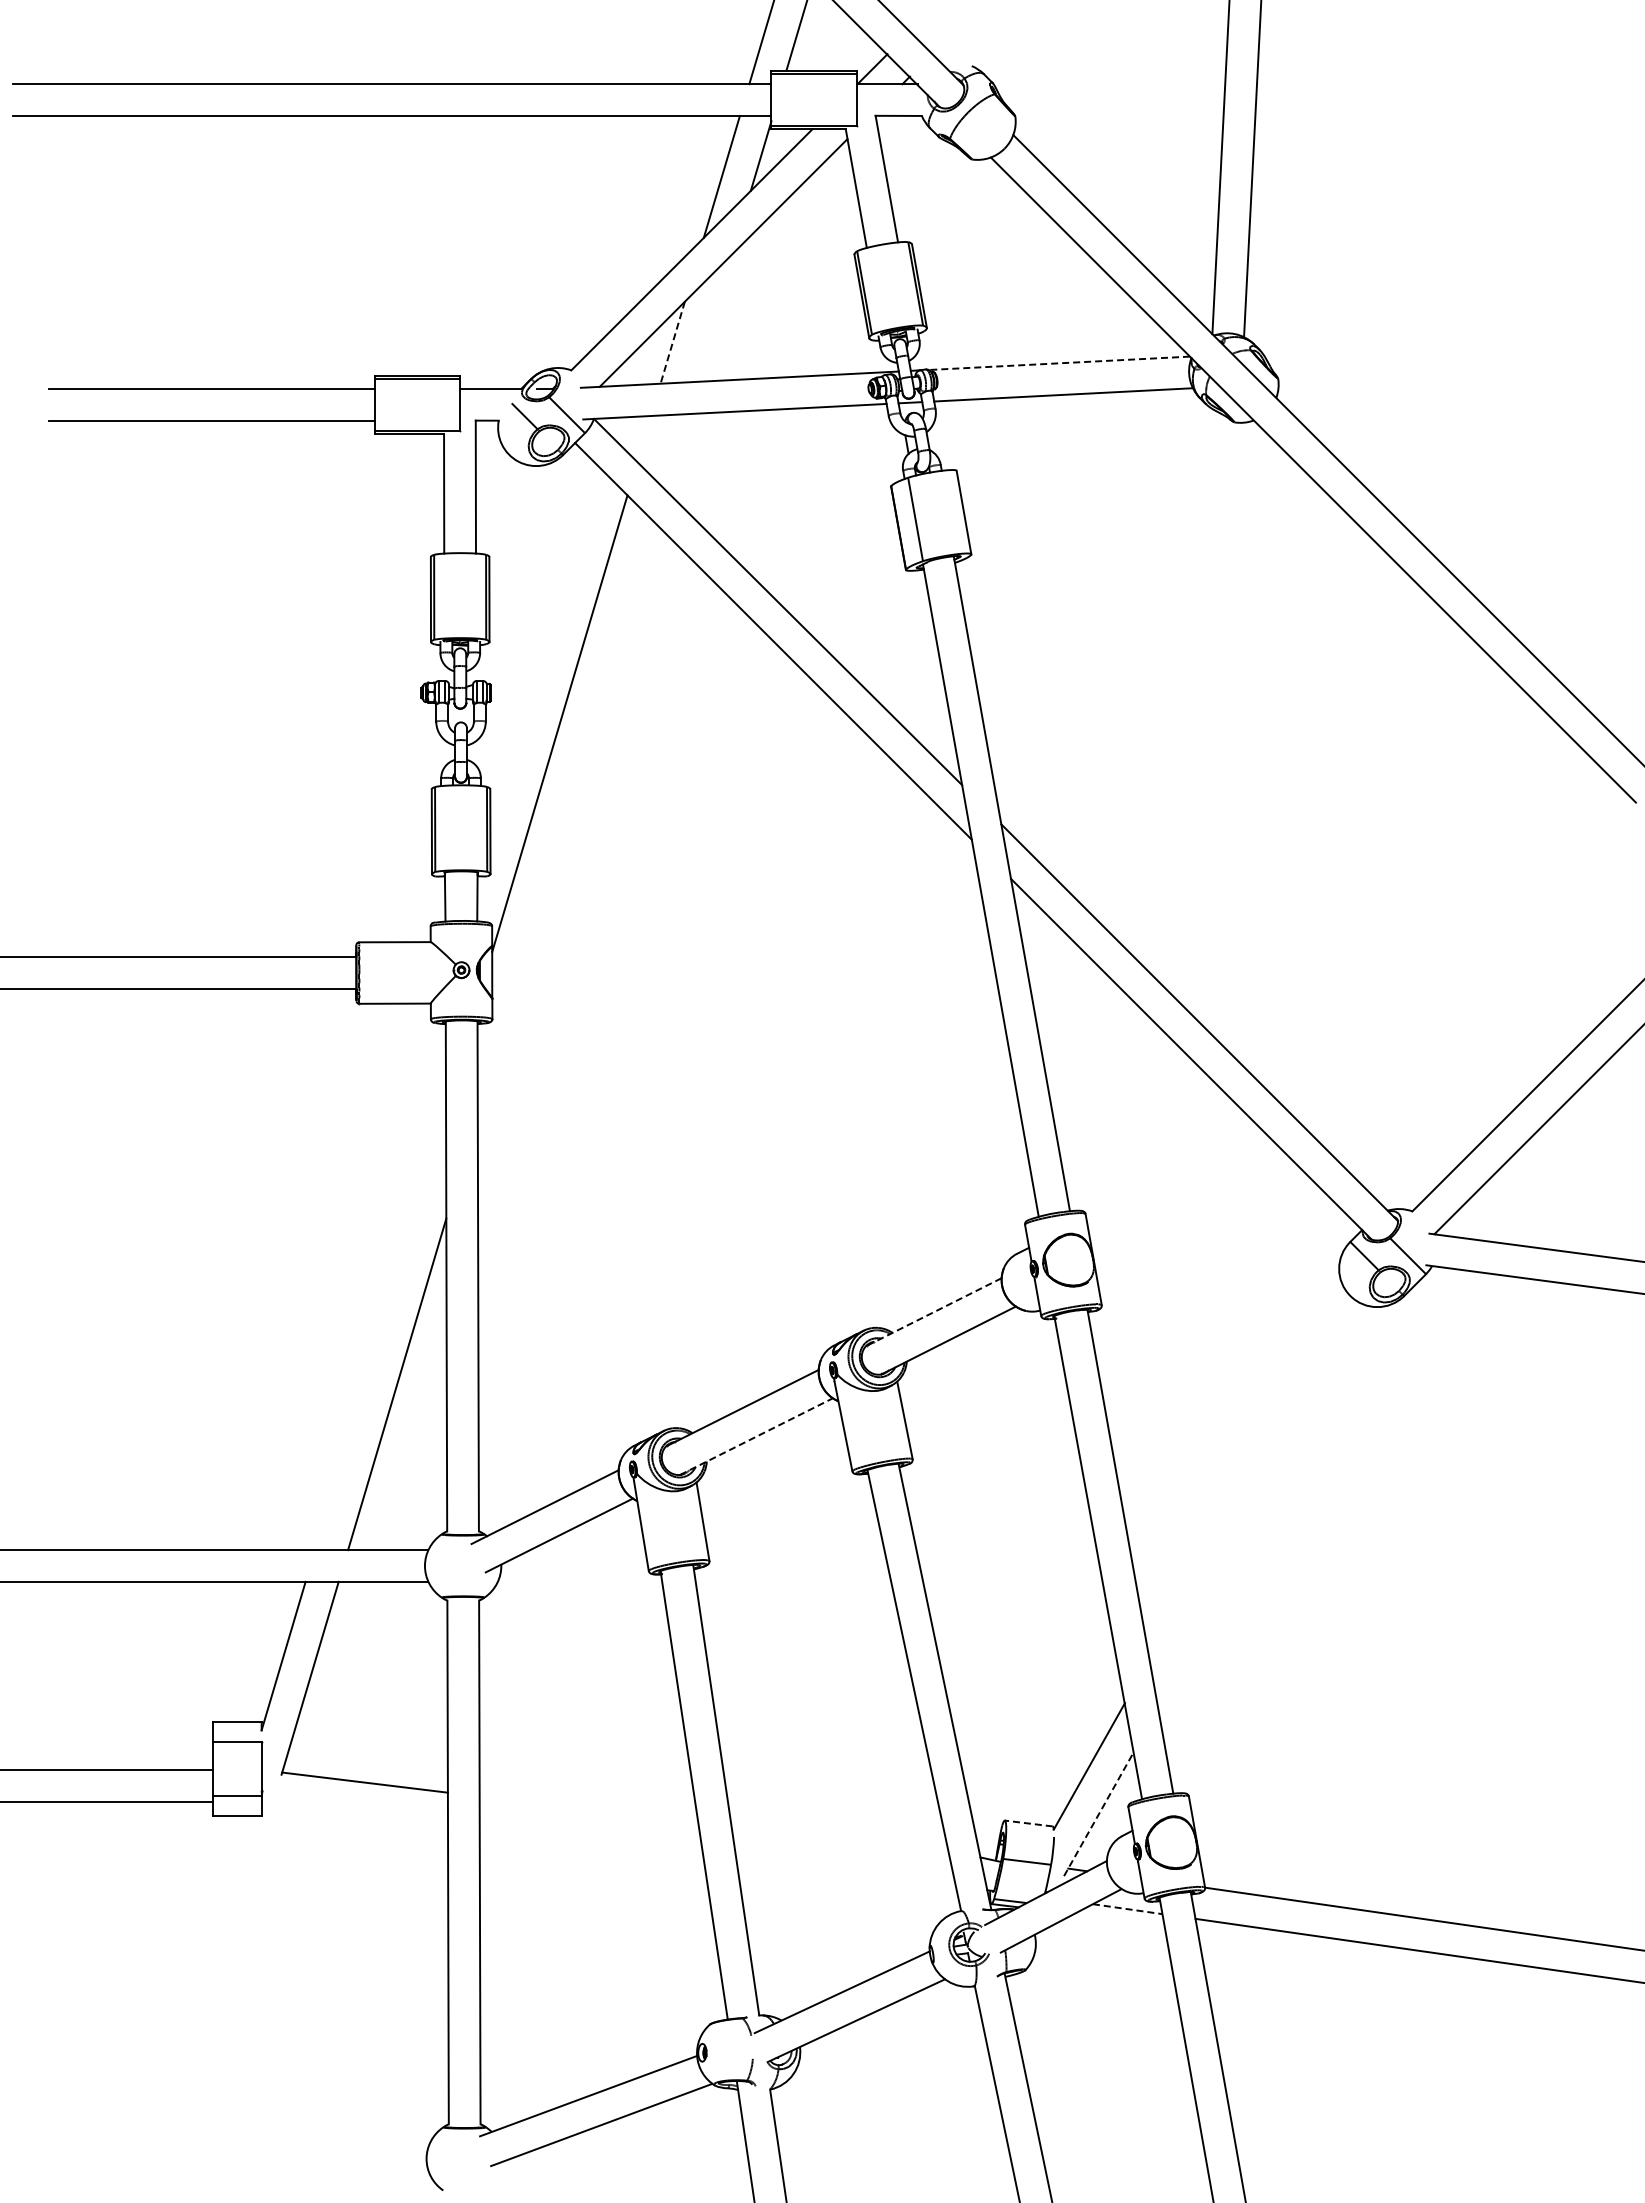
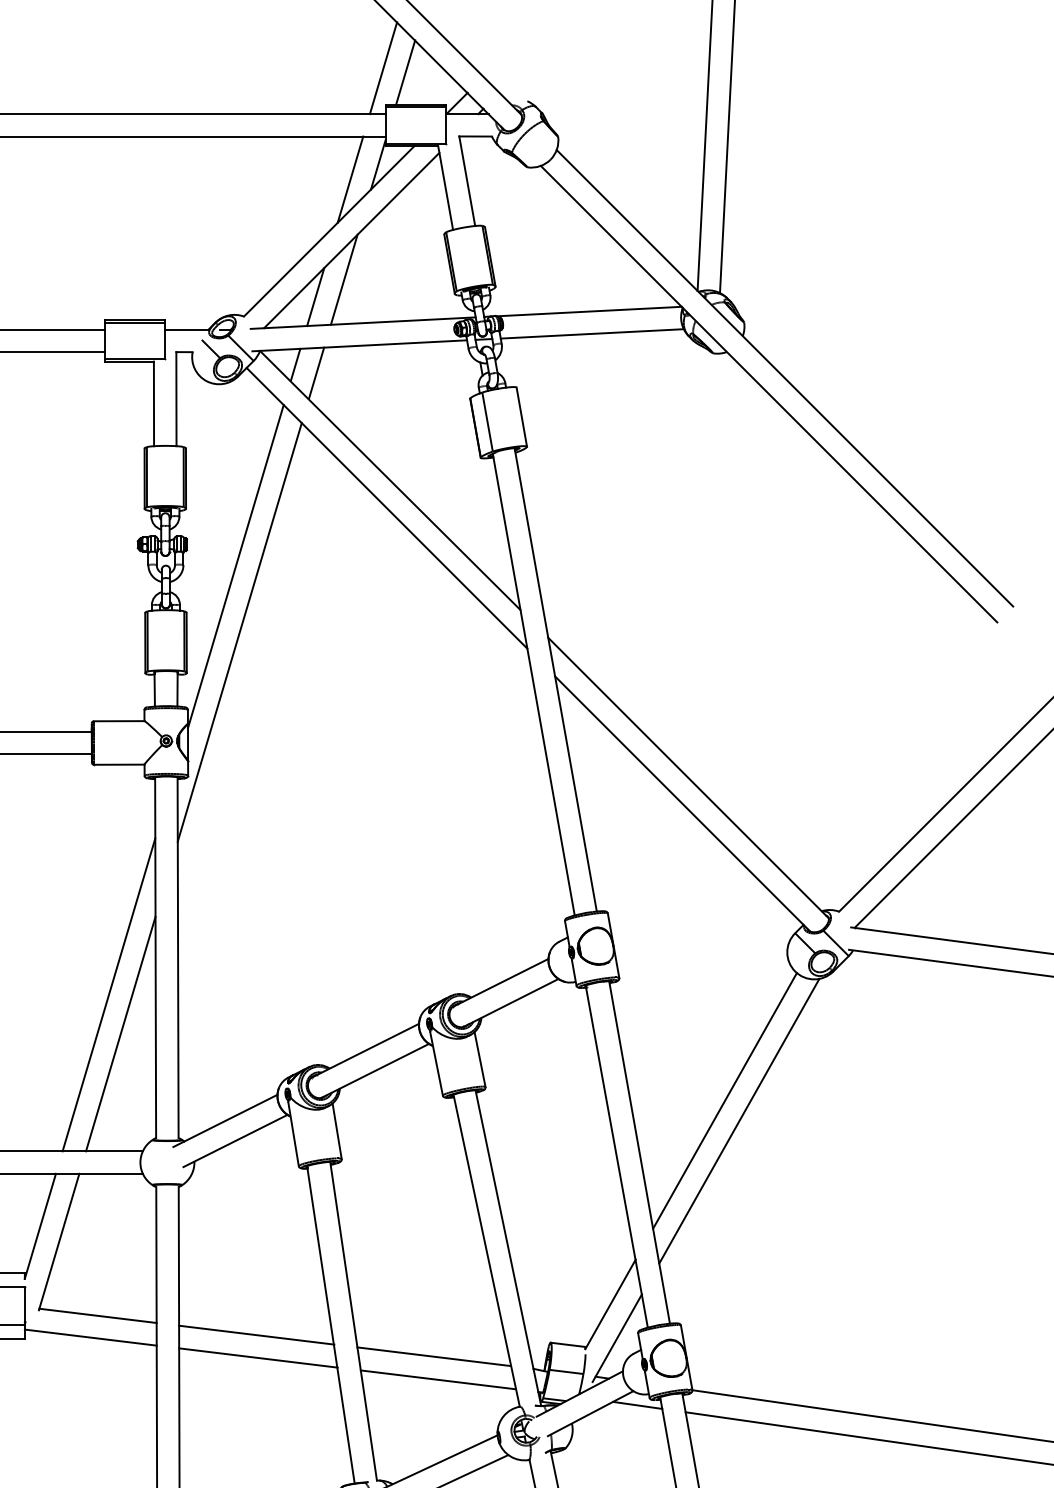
line: (712, 318) -> (343, 279), added
line: (672, 342) -> (315, 296), dashed -> solid
line: (1059, 363) -> (589, 311), dashed -> solid
line: (644, 438) -> (295, 364), added
line: (673, 450) -> (316, 373), added
line: (565, 816) -> (239, 632), added
line: (934, 1312) -> (500, 983), dashed -> solid
line: (380, 1328) -> (108, 994), added
line: (756, 1436) -> (375, 1070), dashed -> solid
line: (1250, 1478) -> (724, 1100), added
line: (1271, 1507) -> (739, 1121), added
line: (589, 1809) -> (256, 1334), added
line: (354, 1813) -> (90, 1337), added
line: (1099, 1813) -> (617, 1337), dashed -> solid
line: (1028, 1823) -> (567, 1344), dashed -> solid
line: (839, 1840) -> (433, 1356), added
line: (591, 1841) -> (258, 1357), added
line: (845, 1872) -> (437, 1379), added
line: (1128, 1909) -> (638, 1405), dashed -> solid

